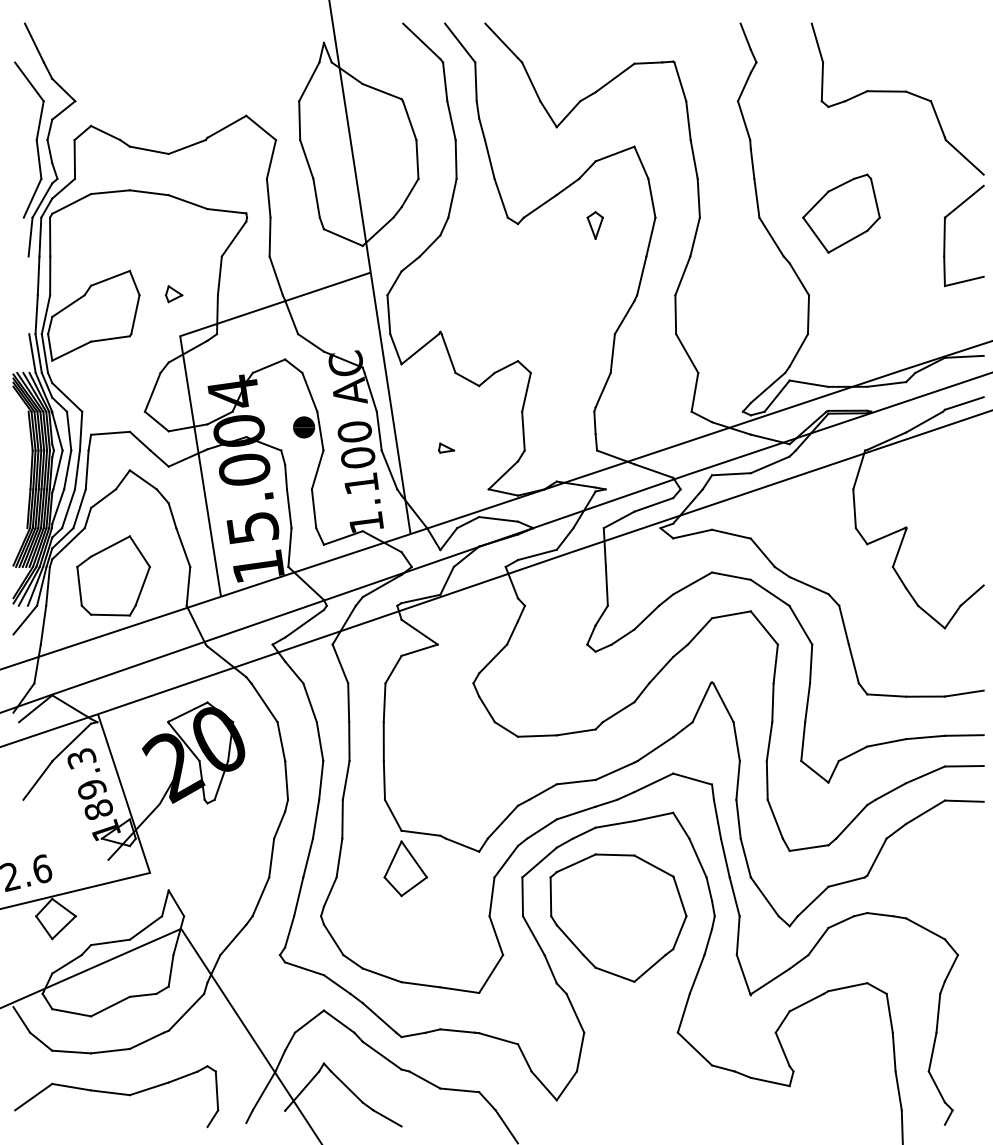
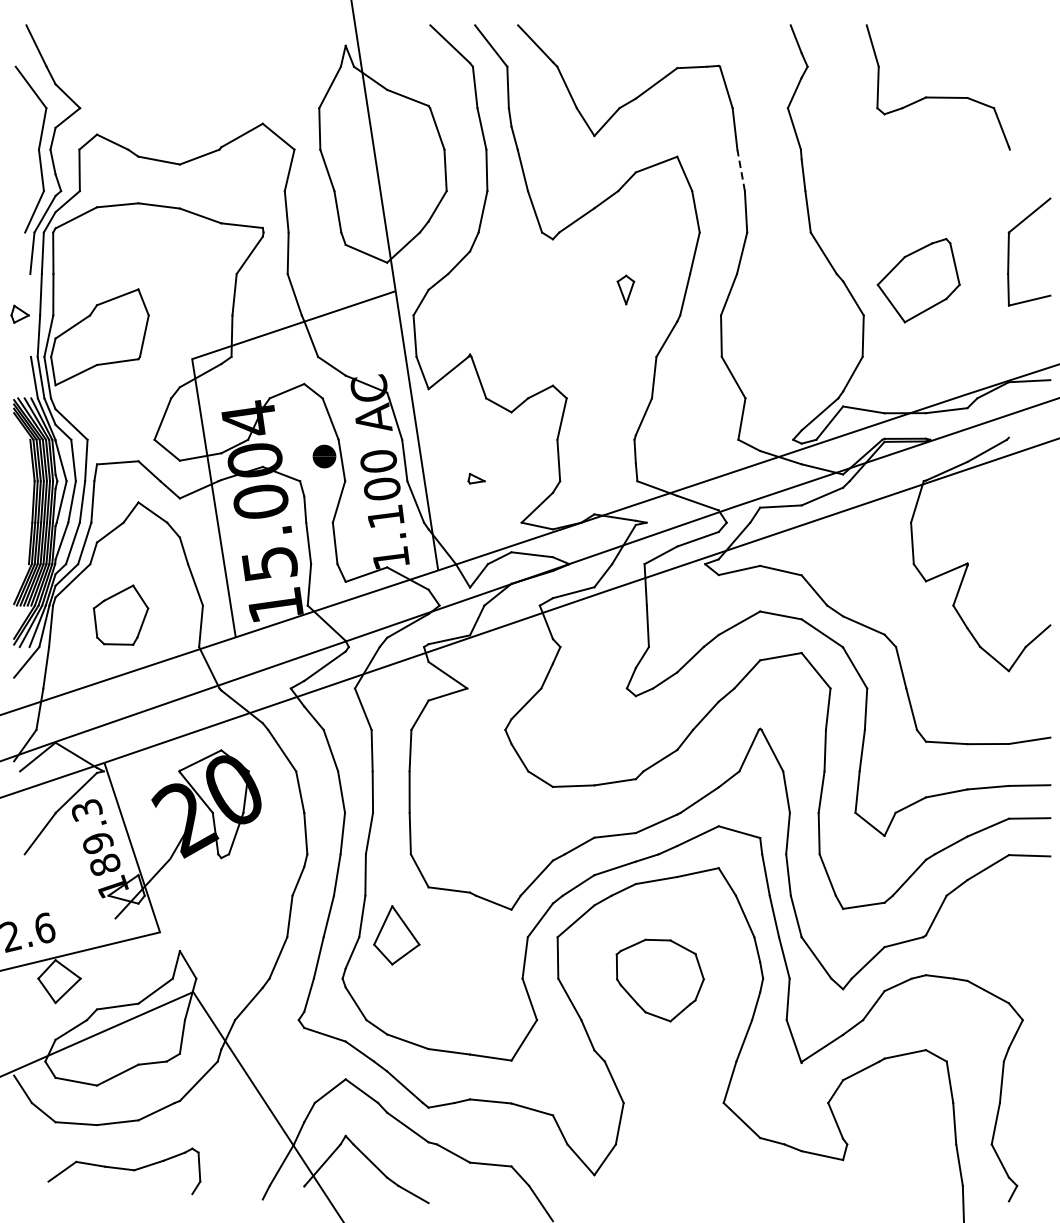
line: (964, 157) -> (1029, 168), removed
line: (694, 159) -> (741, 170), solid -> dashed
part: (841, 213) -> (918, 280), moved
part: (594, 225) -> (625, 290), moved
part: (174, 294) -> (20, 314), moved
line: (963, 403) -> (1028, 431), removed
part: (113, 575) -> (120, 614), size x0.7
part: (405, 868) -> (396, 935), moved
part: (618, 917) -> (660, 979), size x0.6
part: (116, 1096) -> (124, 1171), size x0.7

